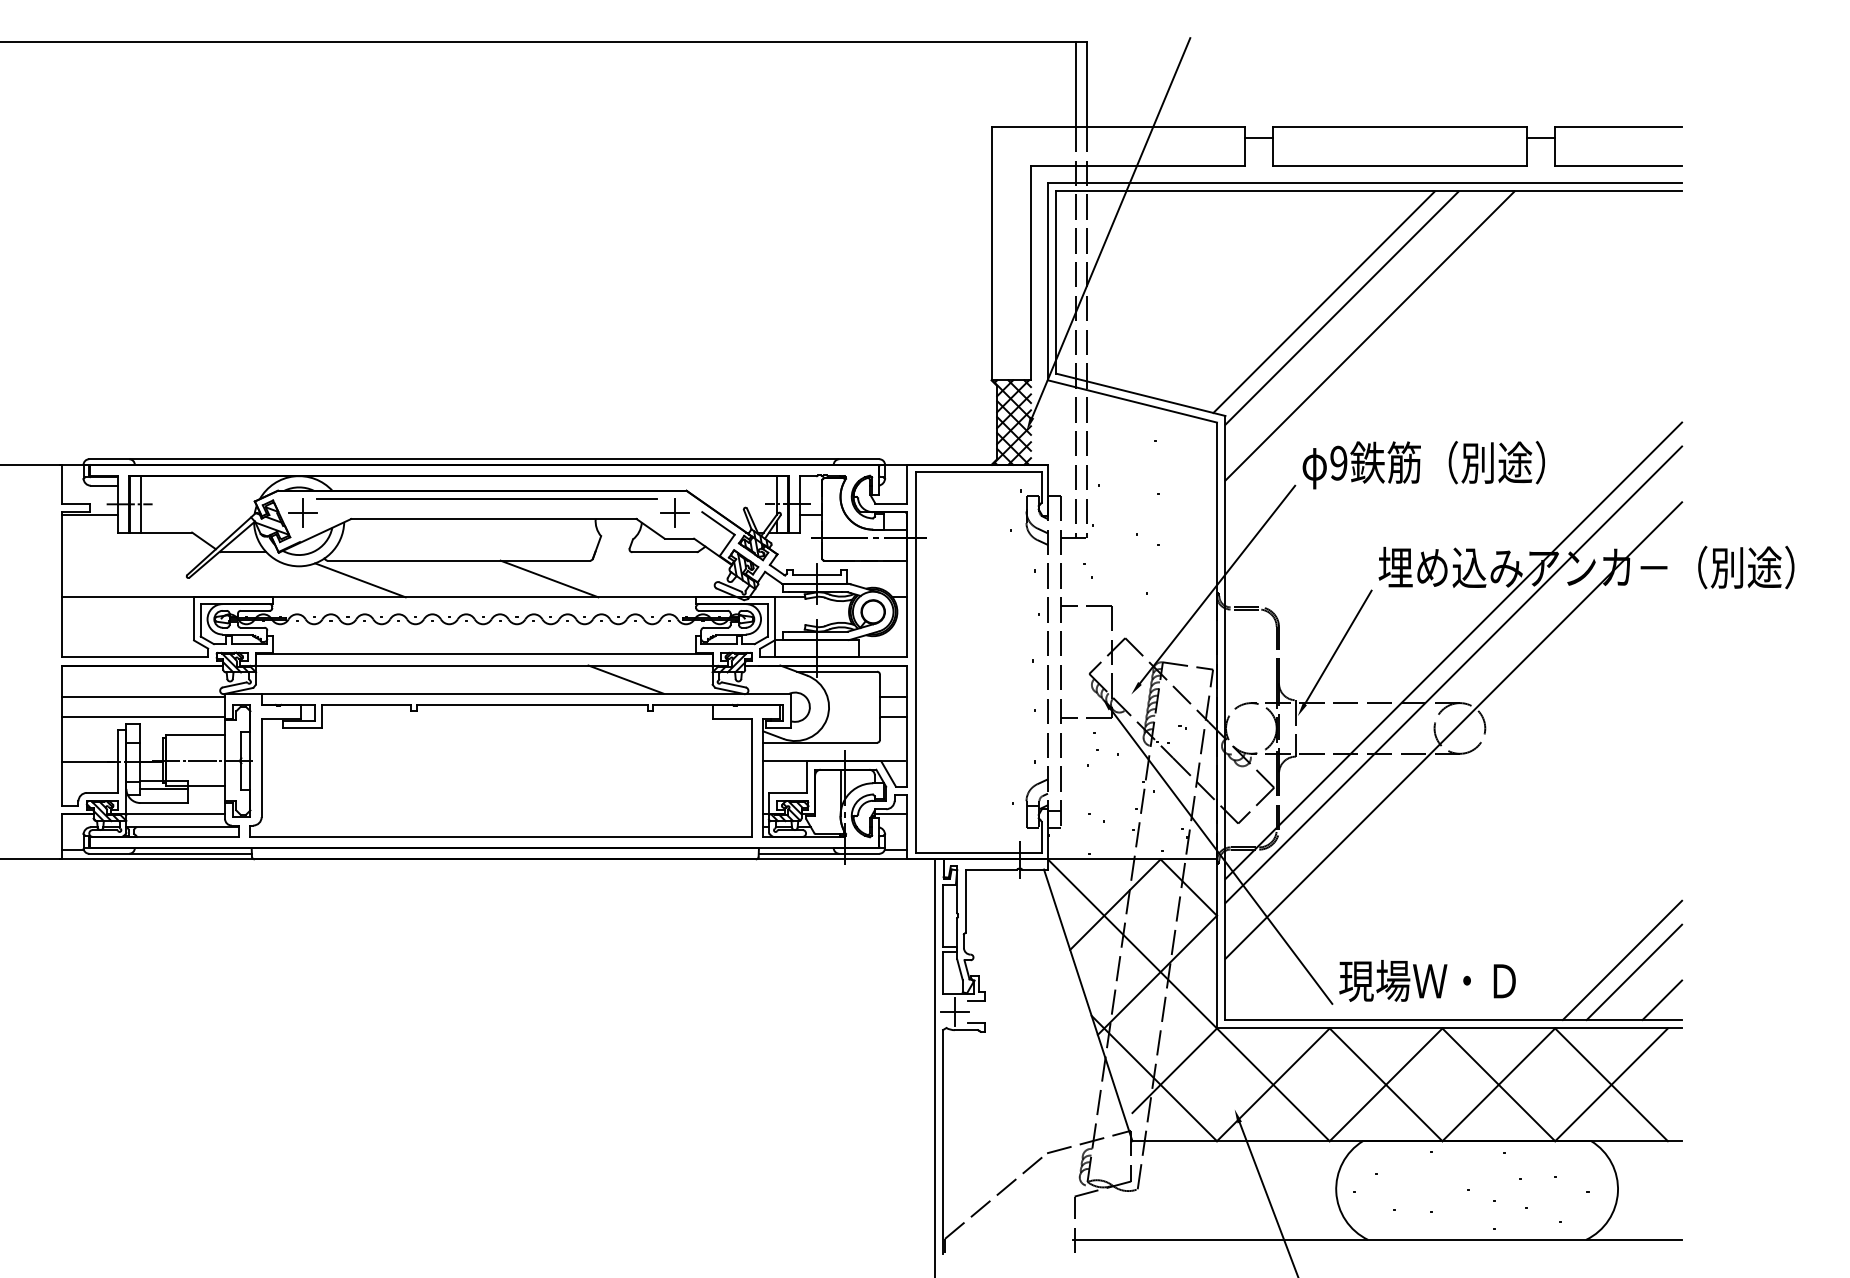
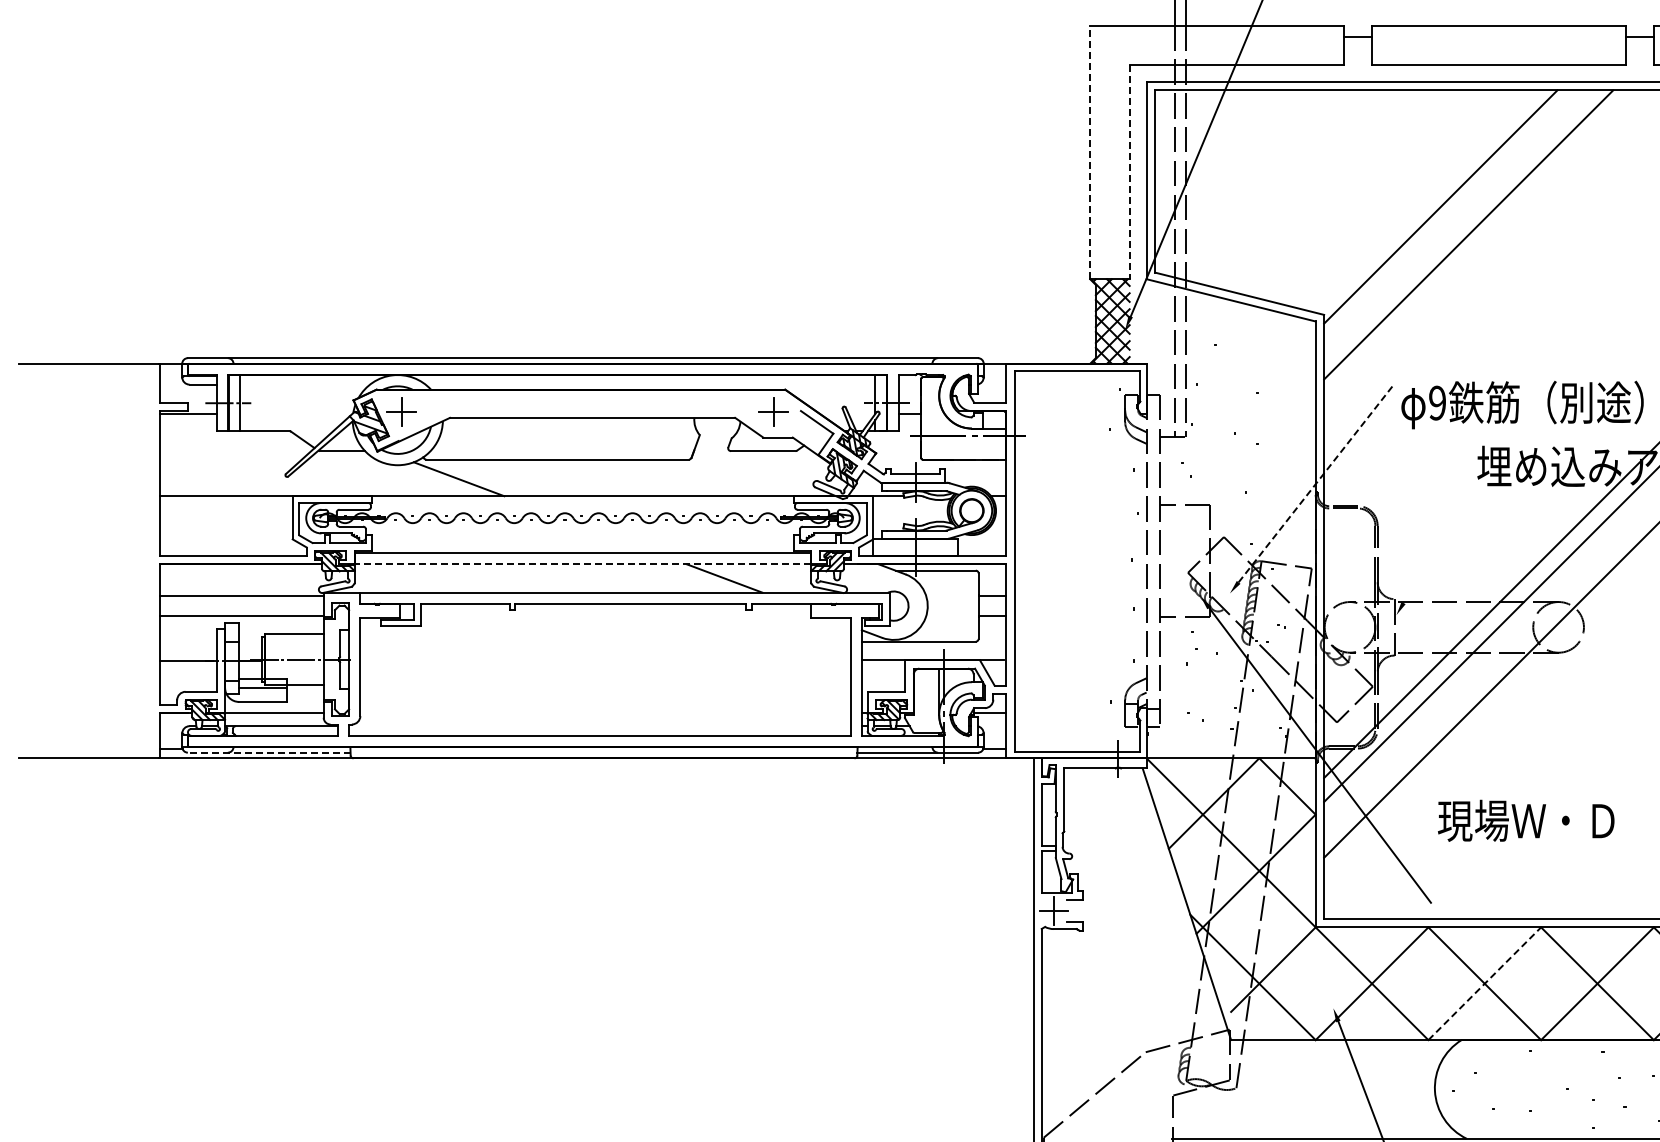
line: (991, 253) -> (1090, 152), solid -> dashed
line: (1031, 273) -> (1130, 172), solid -> dashed
line: (1323, 302) -> (1422, 201), removed
text: (1423, 465) -> (1522, 405), moved
line: (487, 499) -> (586, 398), removed
line: (549, 578) -> (648, 477), removed
line: (1217, 584) -> (1316, 483), solid -> dashed
line: (1337, 647) -> (1436, 546), removed
line: (484, 665) -> (583, 564), solid -> dashed
line: (170, 853) -> (269, 752), solid -> dashed
text: (1427, 980) -> (1526, 820), moved
line: (1386, 1084) -> (1485, 983), solid -> dashed

